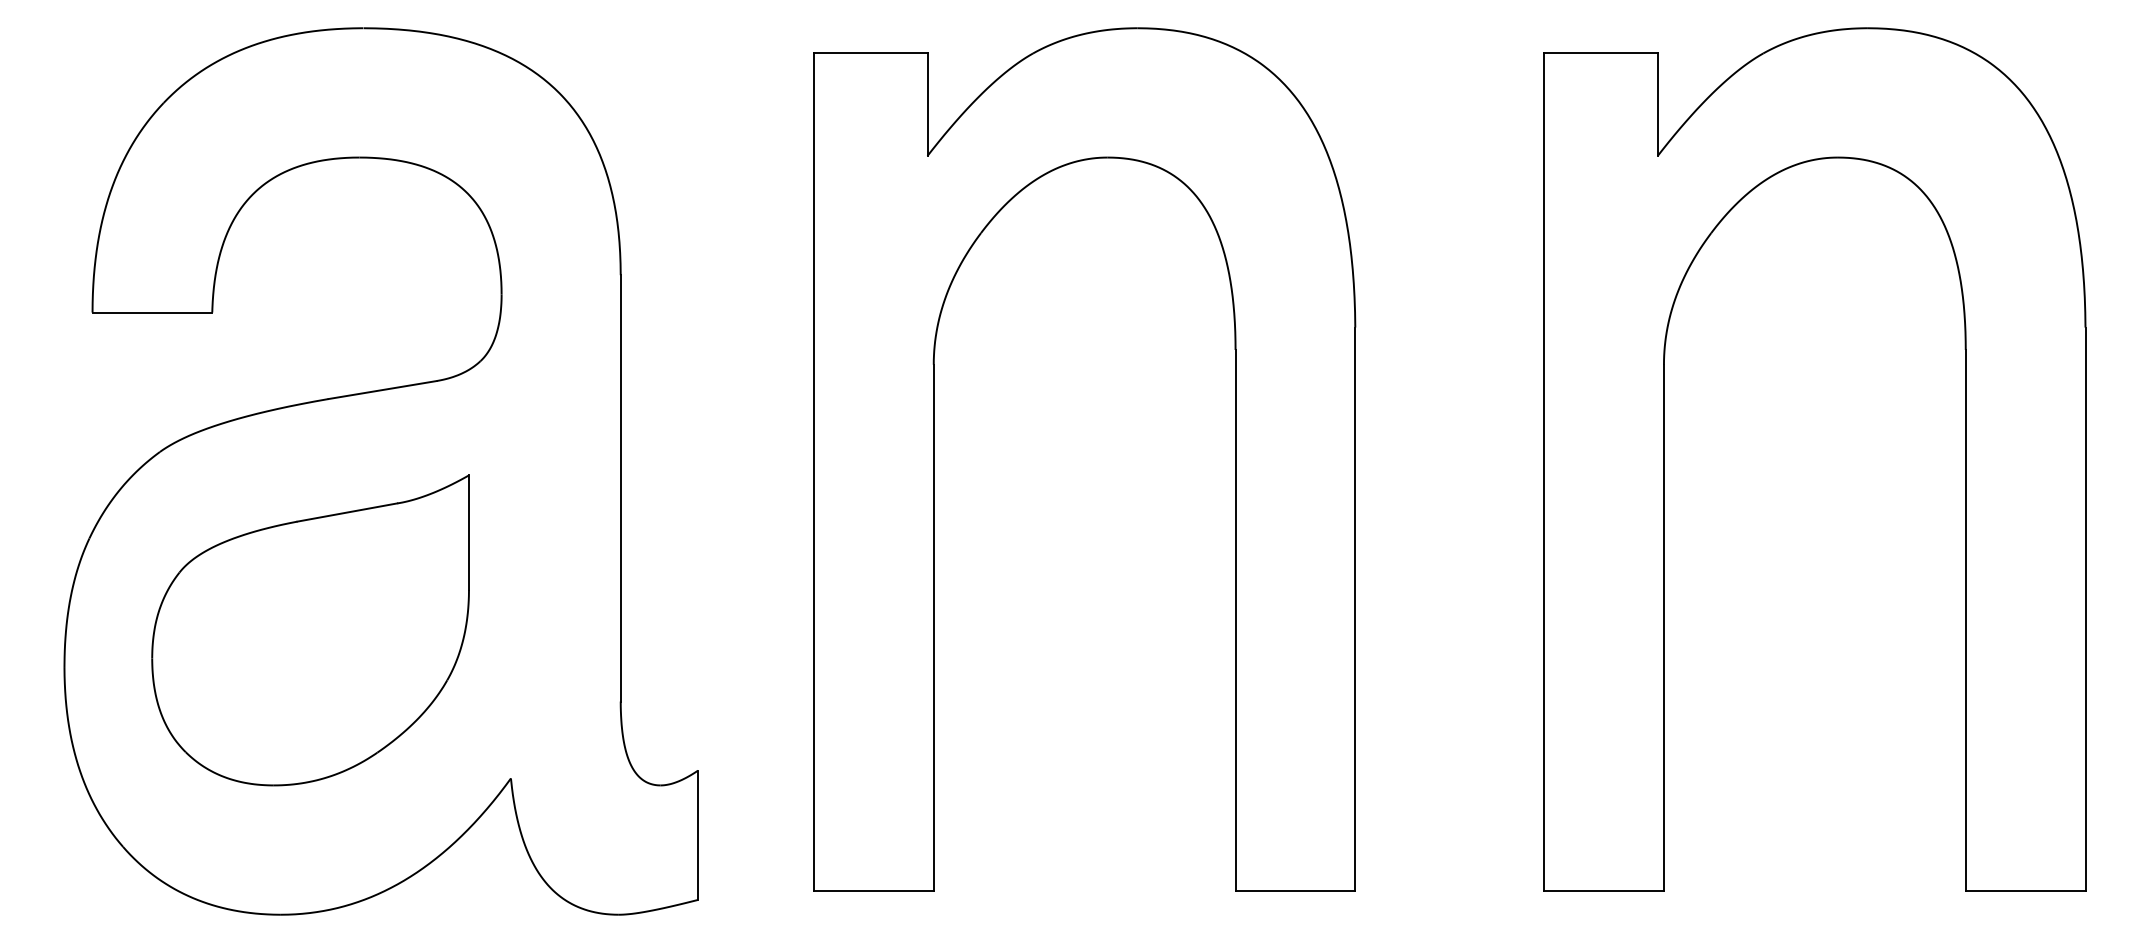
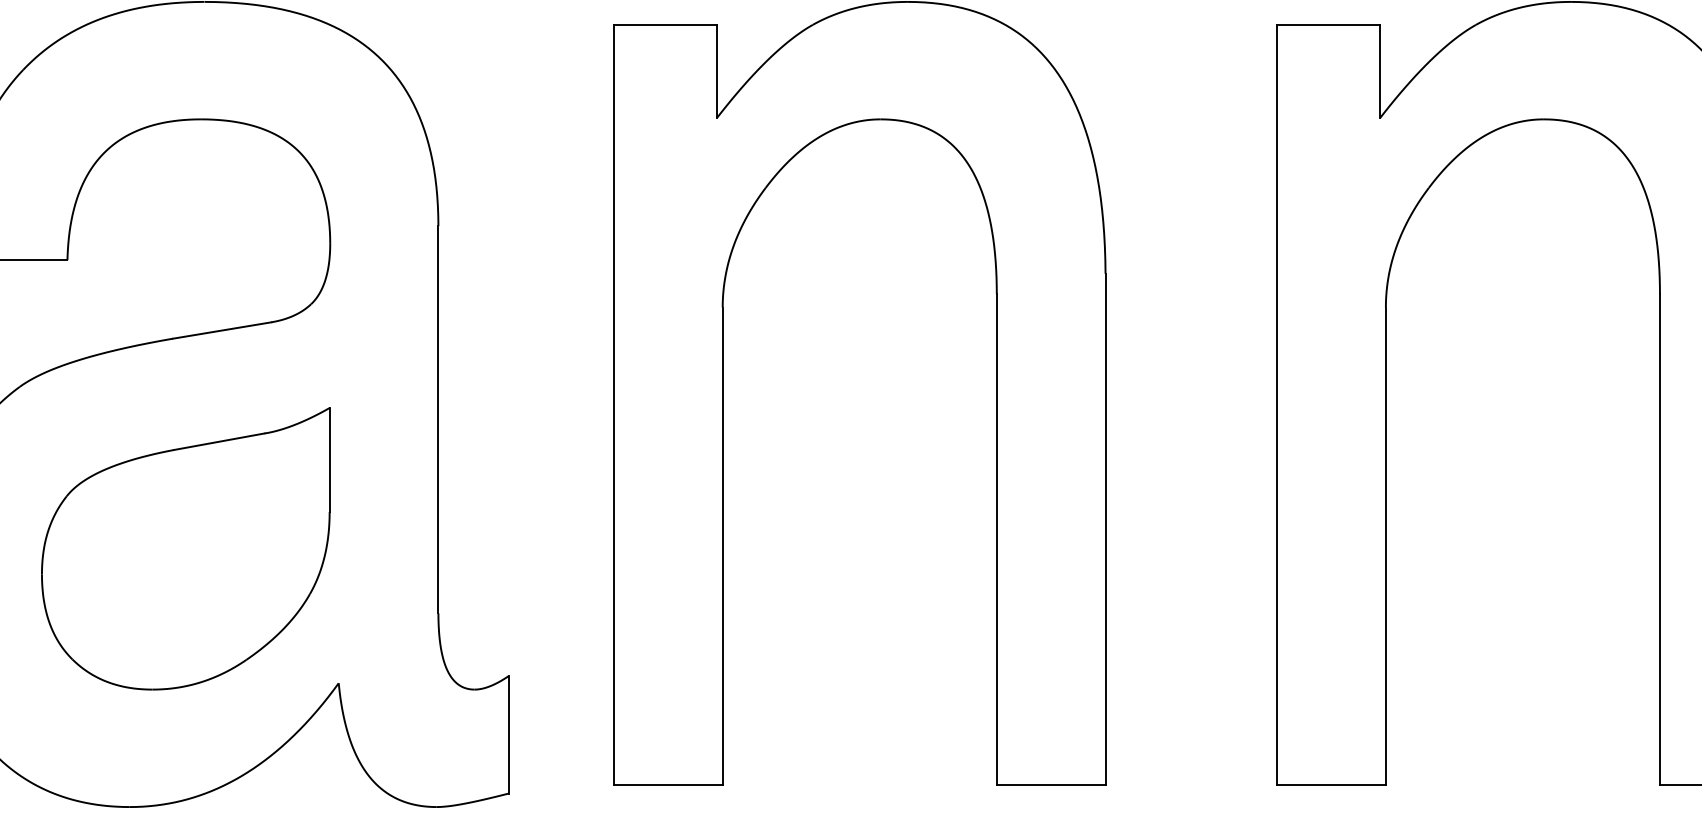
part: (310, 630) -> (185, 548), moved

